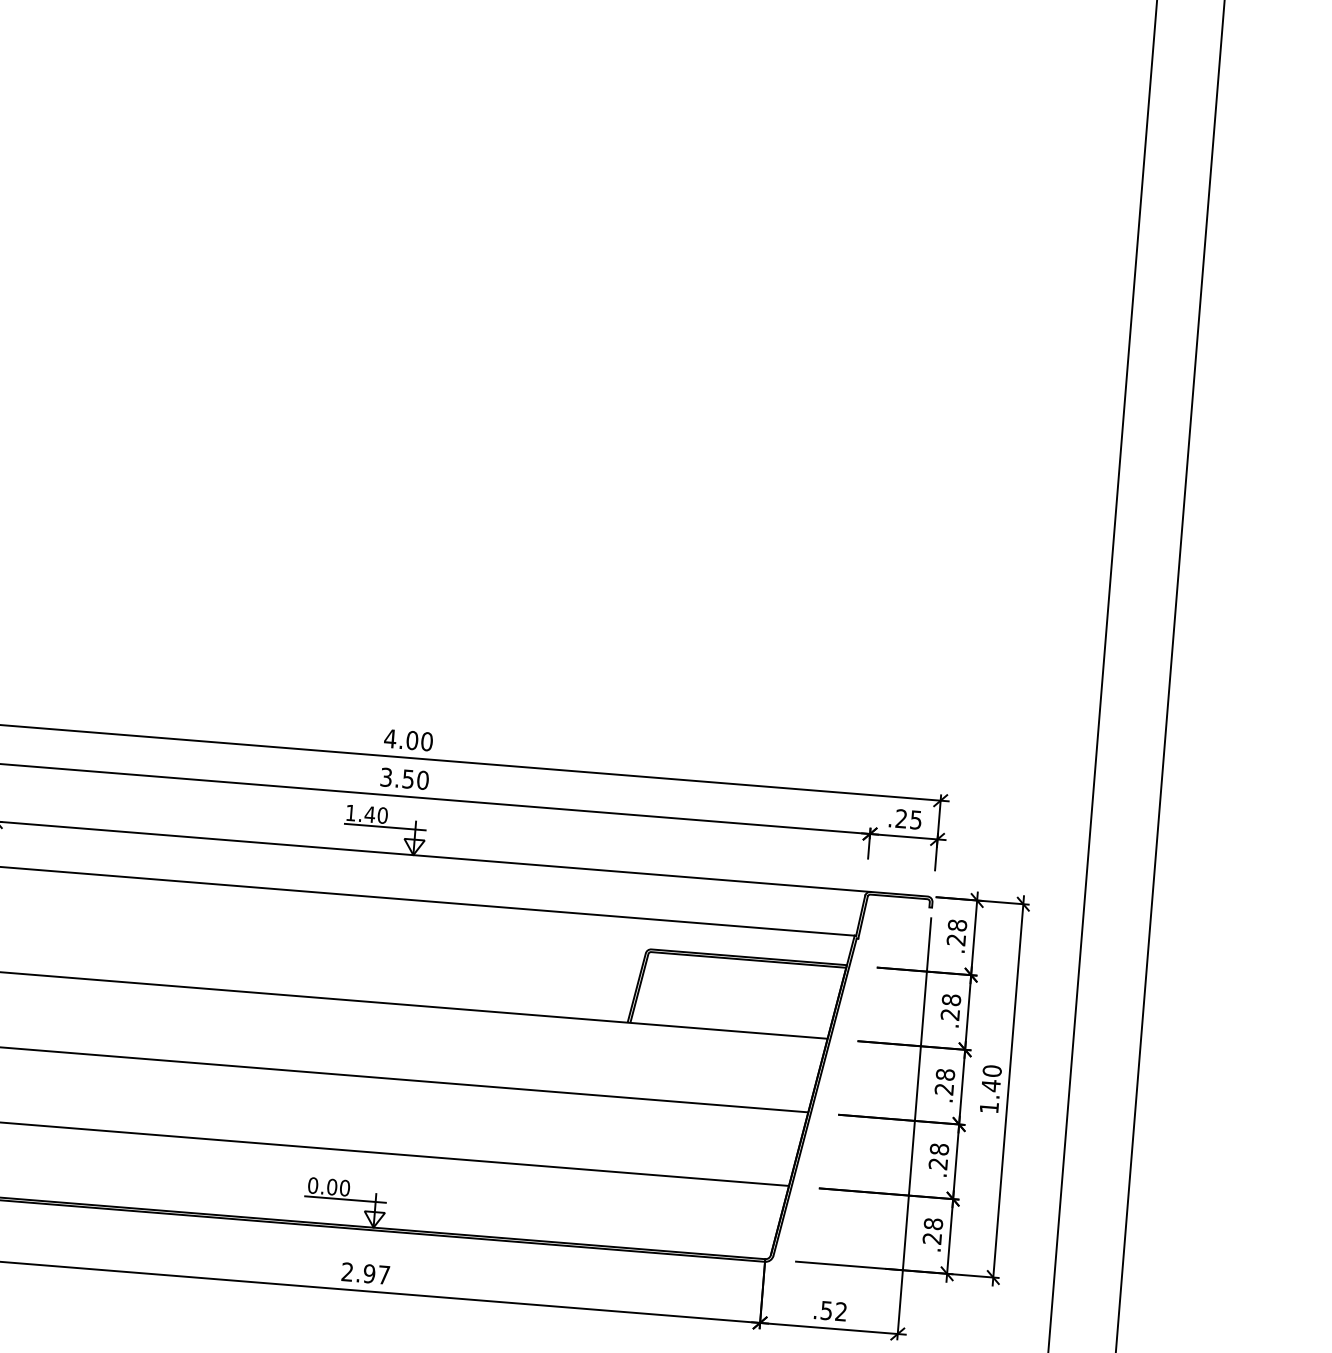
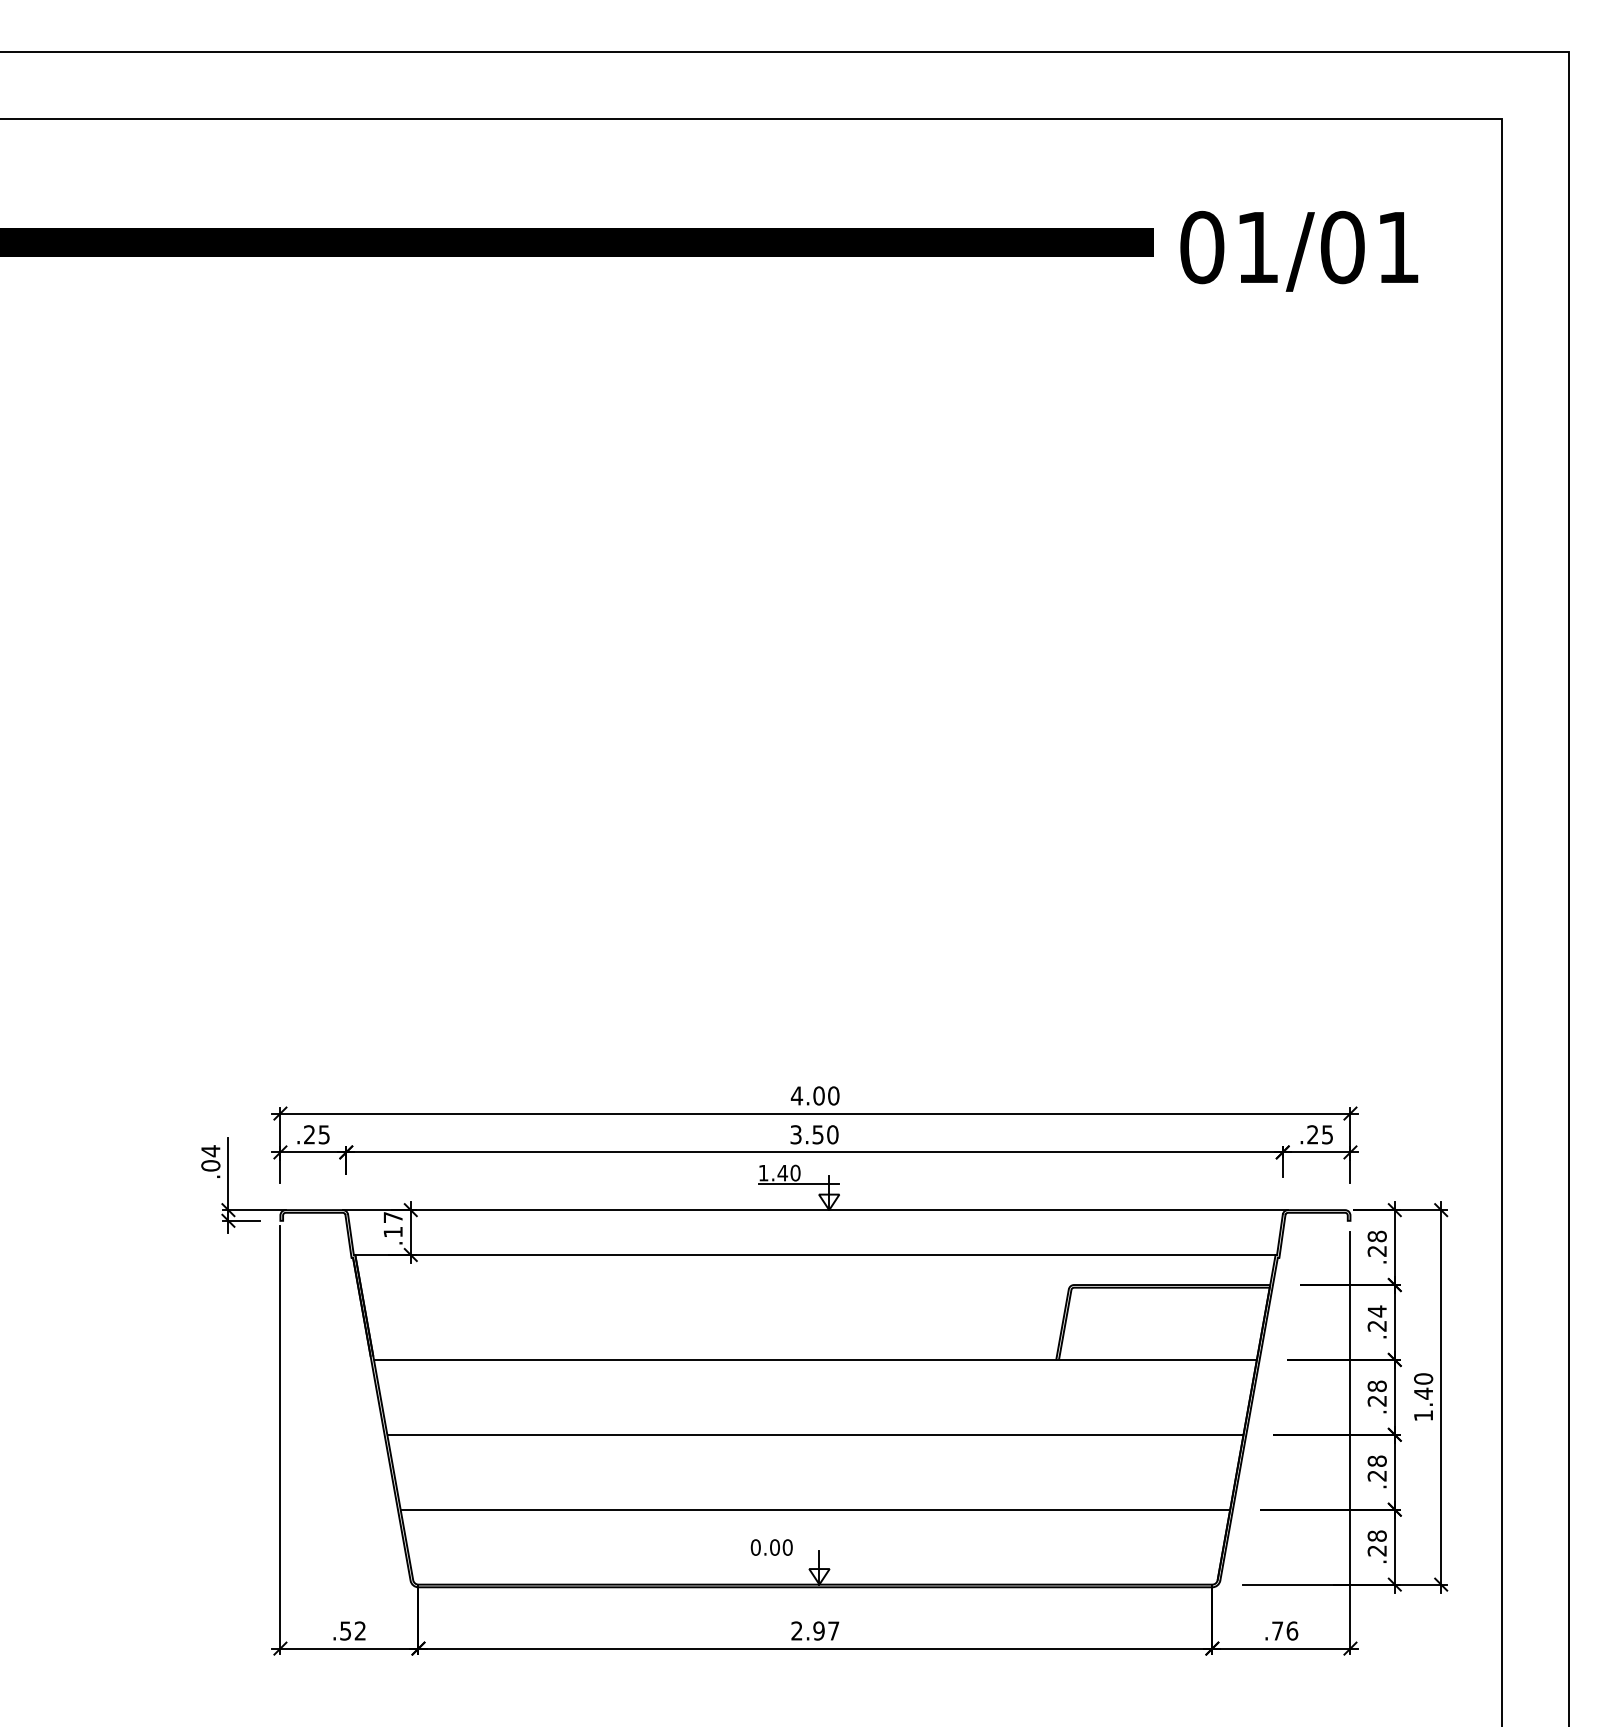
text: (950, 1000) -> (1376, 1311), .28 -> .24
line: (344, 1199) -> (788, 1558), removed
text: (834, 1310) -> (1285, 1630), .52 -> .76

